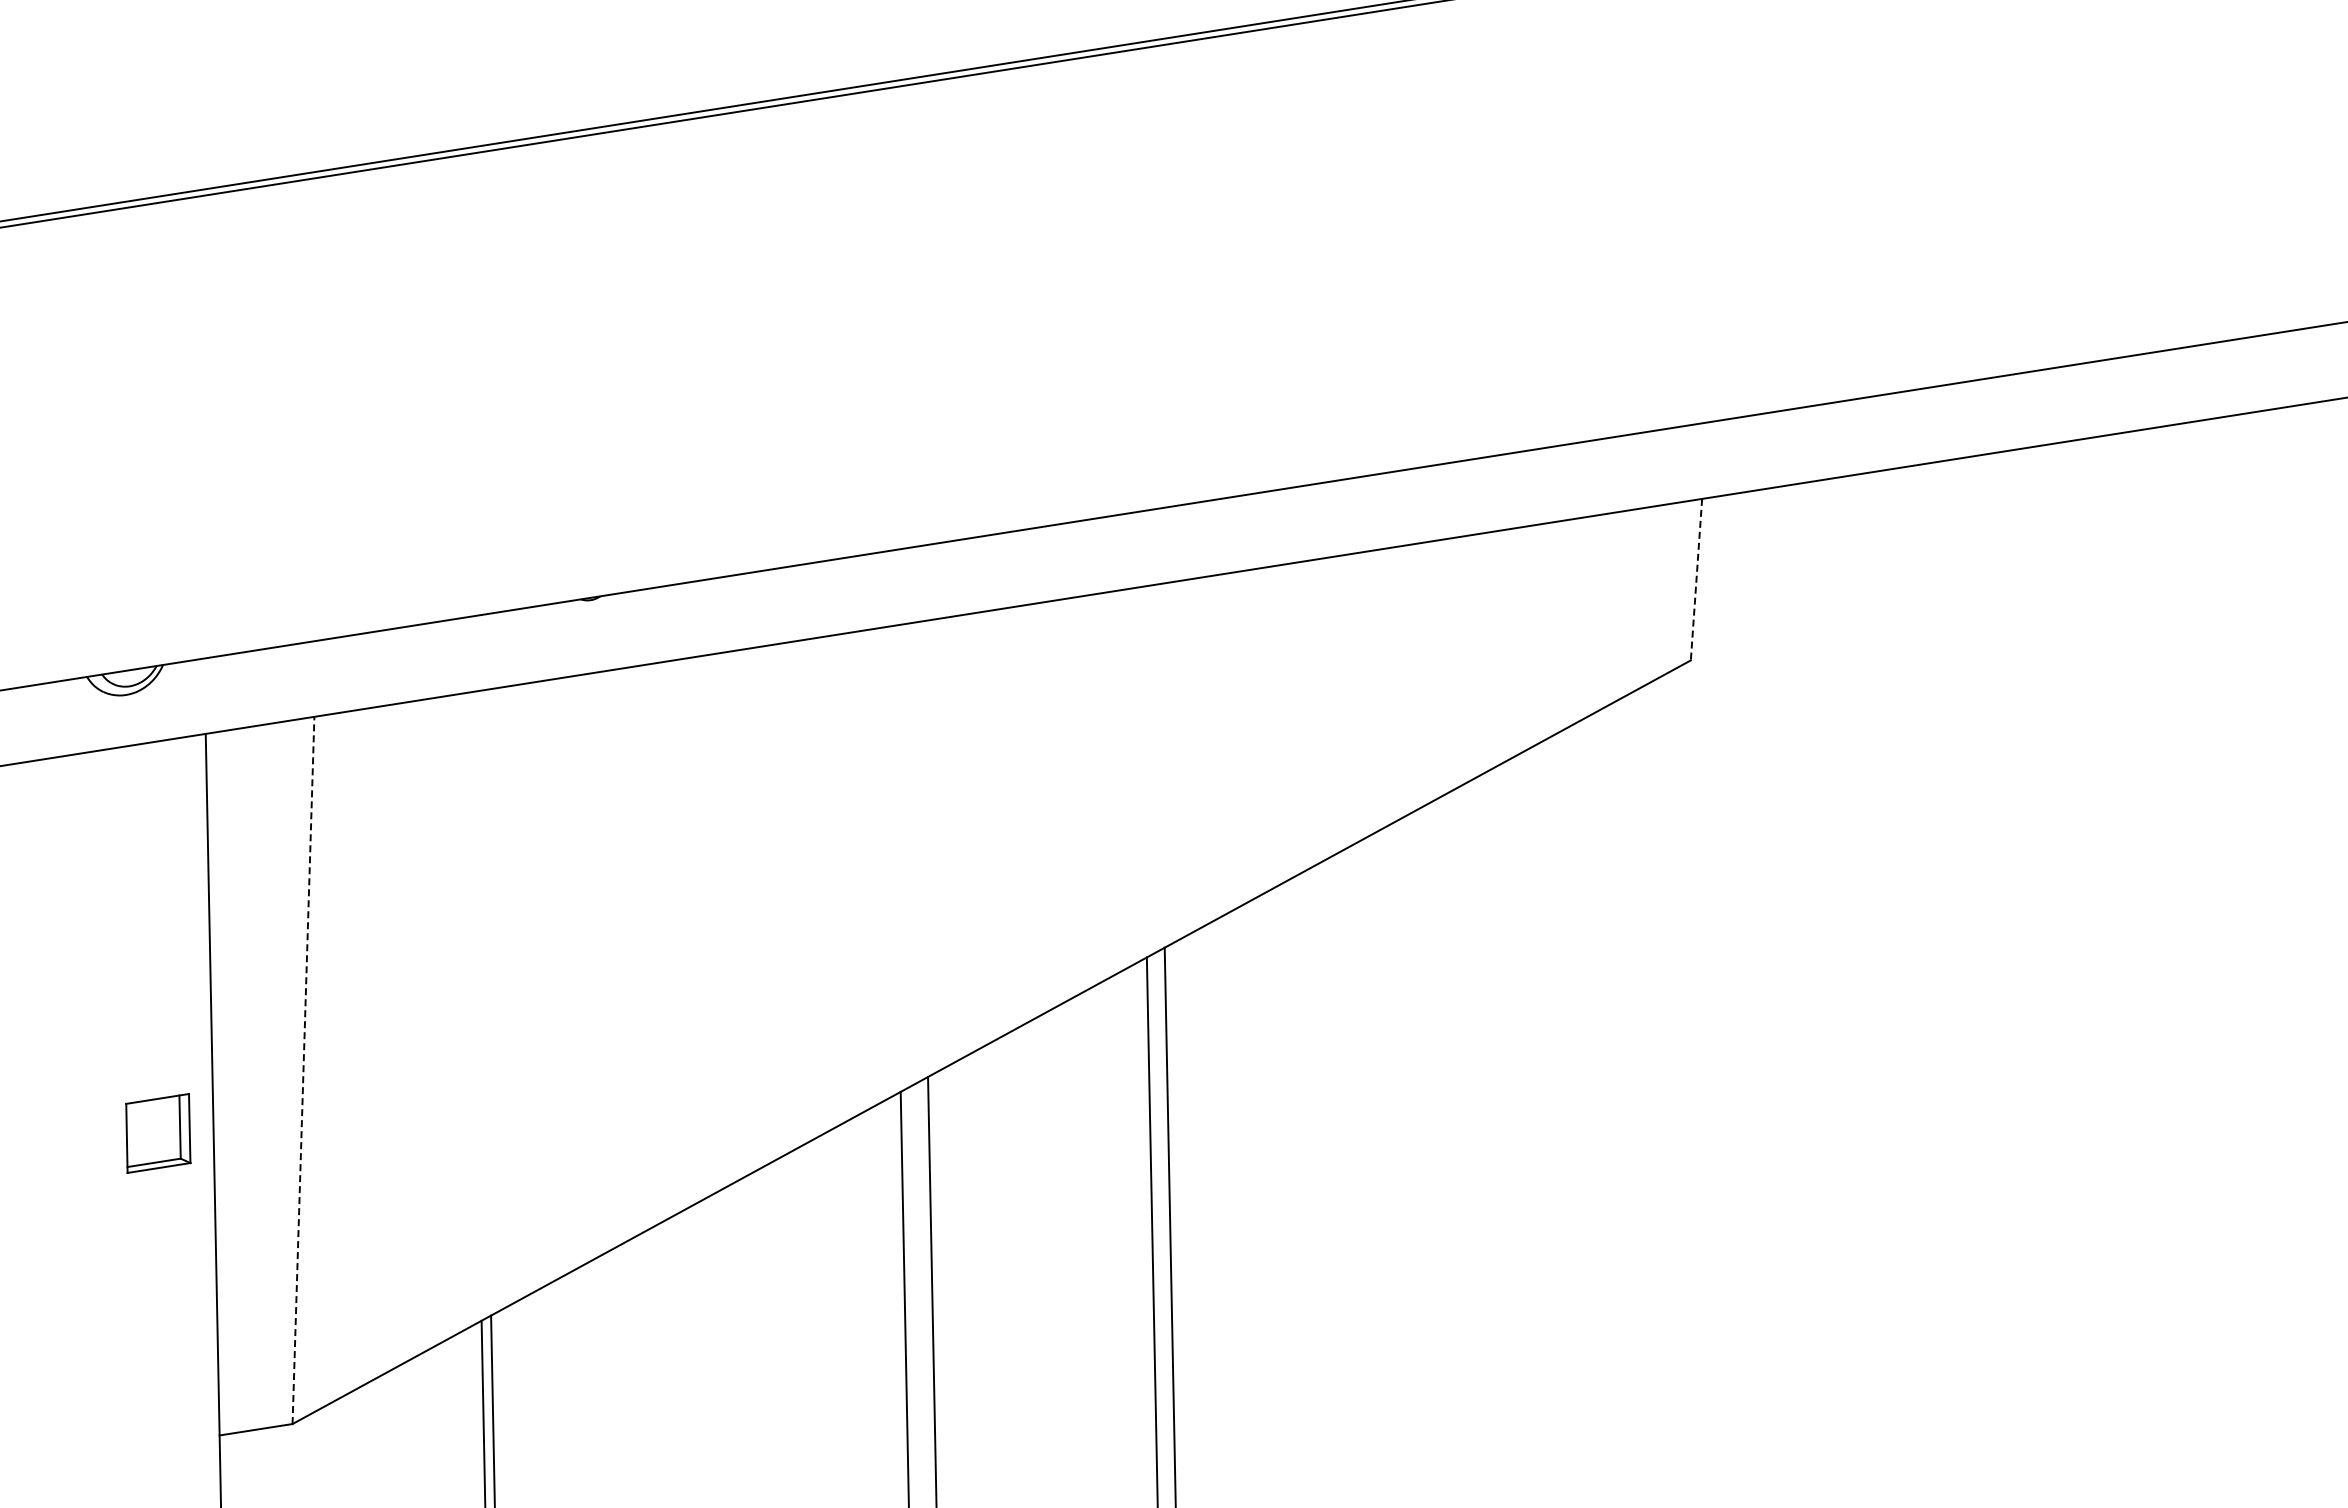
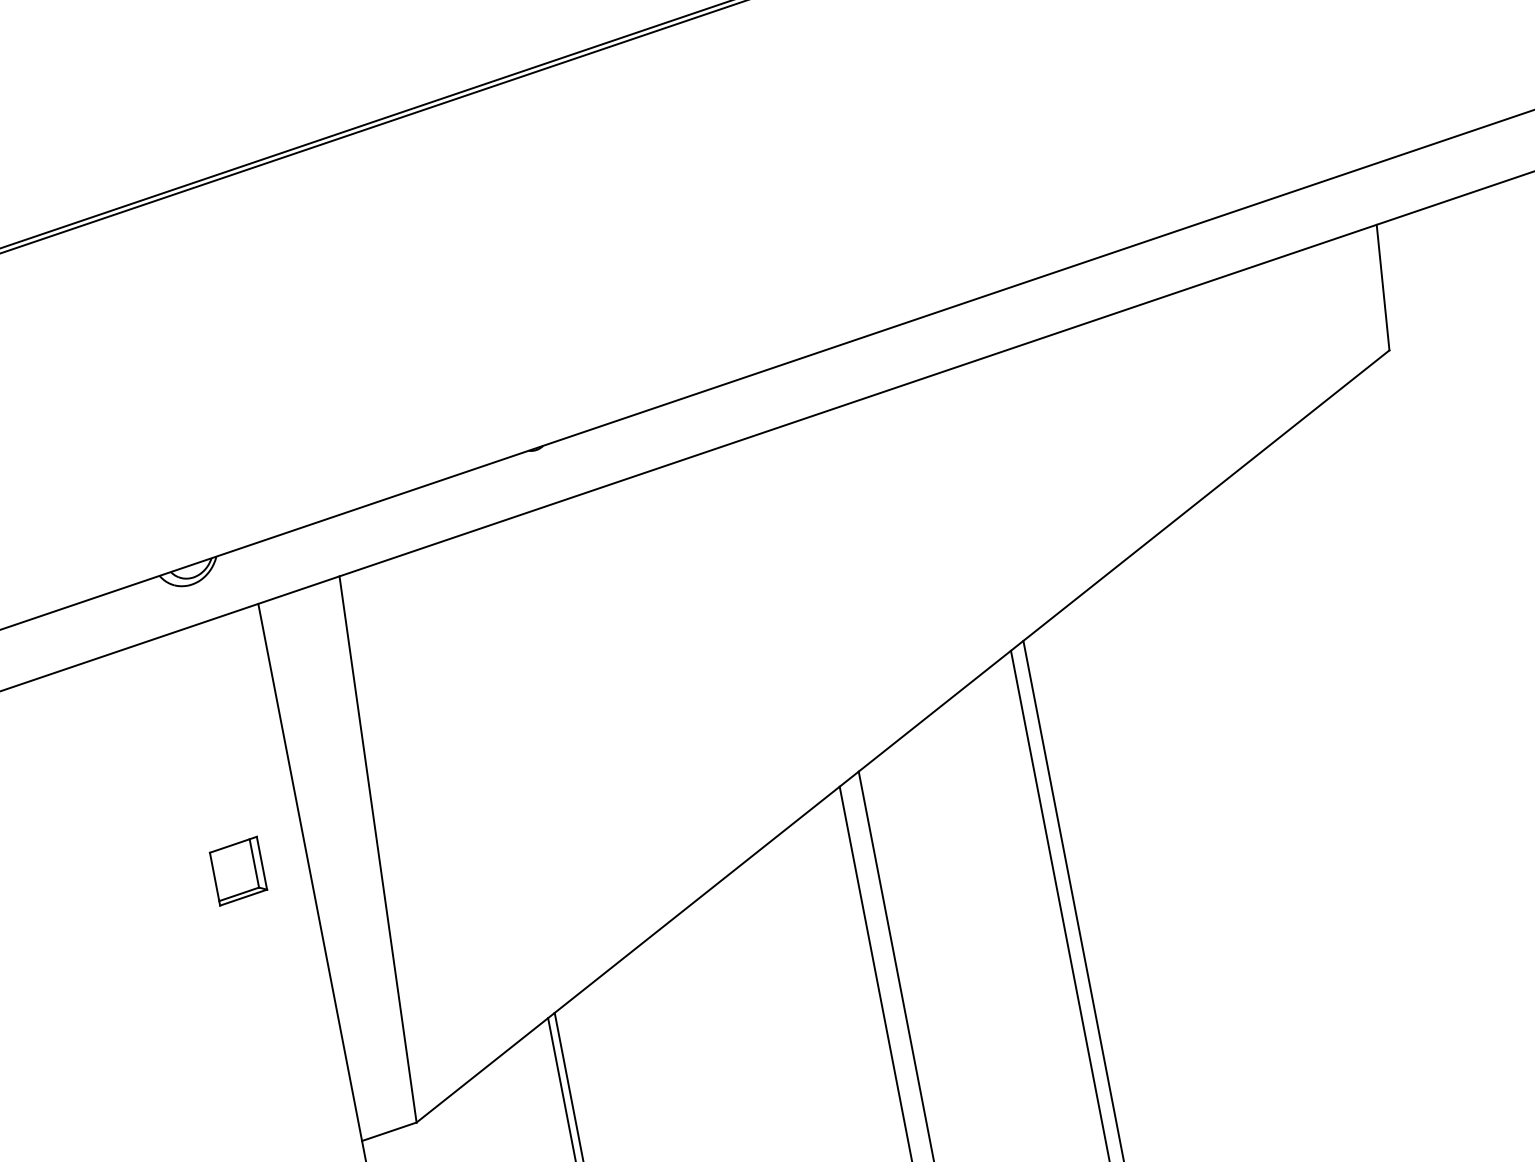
line: (1696, 579) -> (1383, 287), dashed -> solid
line: (303, 1070) -> (378, 849), dashed -> solid
part: (158, 1133) -> (238, 871), moved

